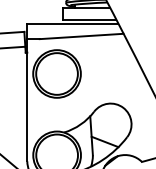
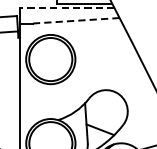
line: (72, 24) -> (66, 8), solid -> dashed
line: (81, 36) -> (76, 20), solid -> dashed

